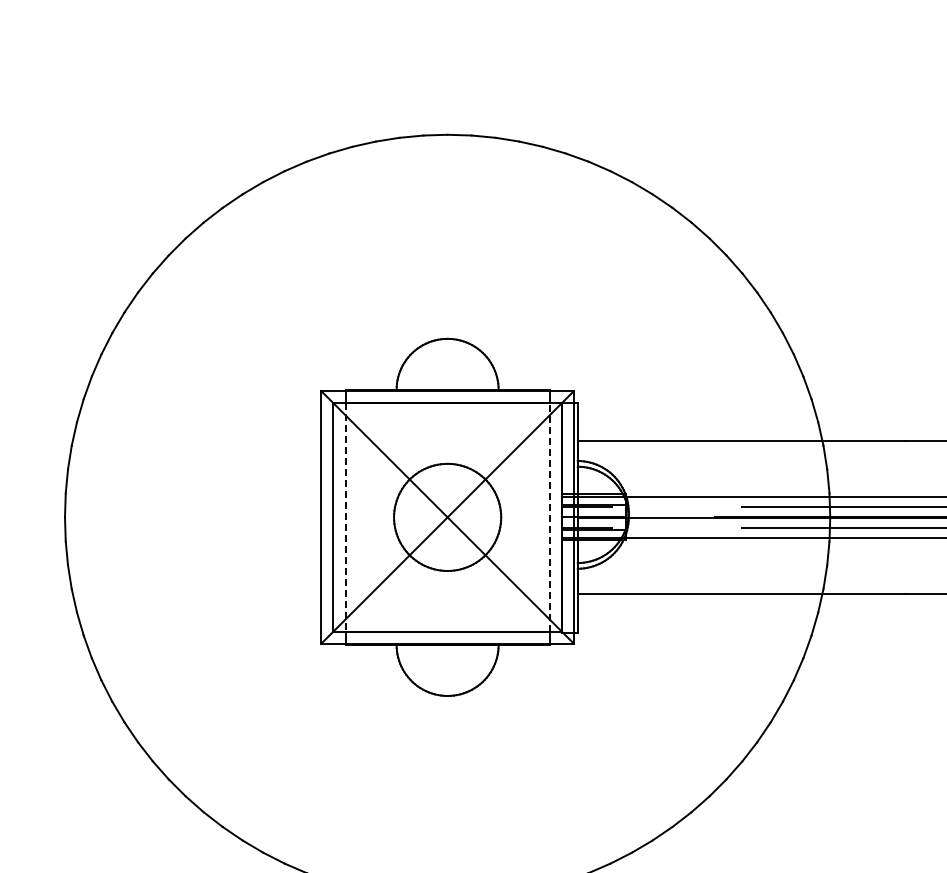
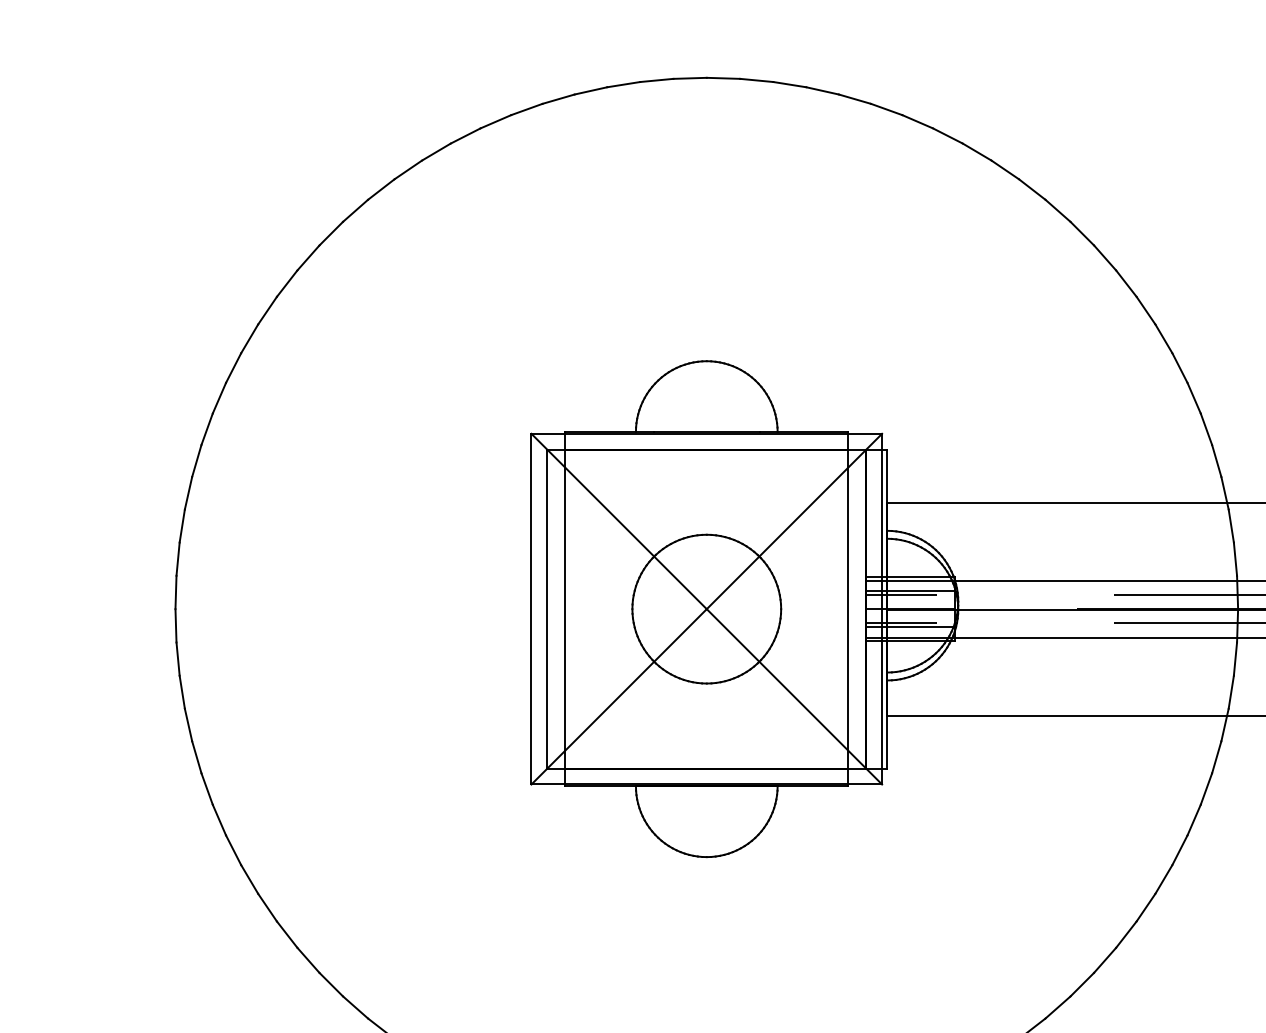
line: (345, 517) -> (564, 609), dashed -> solid
line: (549, 517) -> (848, 609), dashed -> solid

